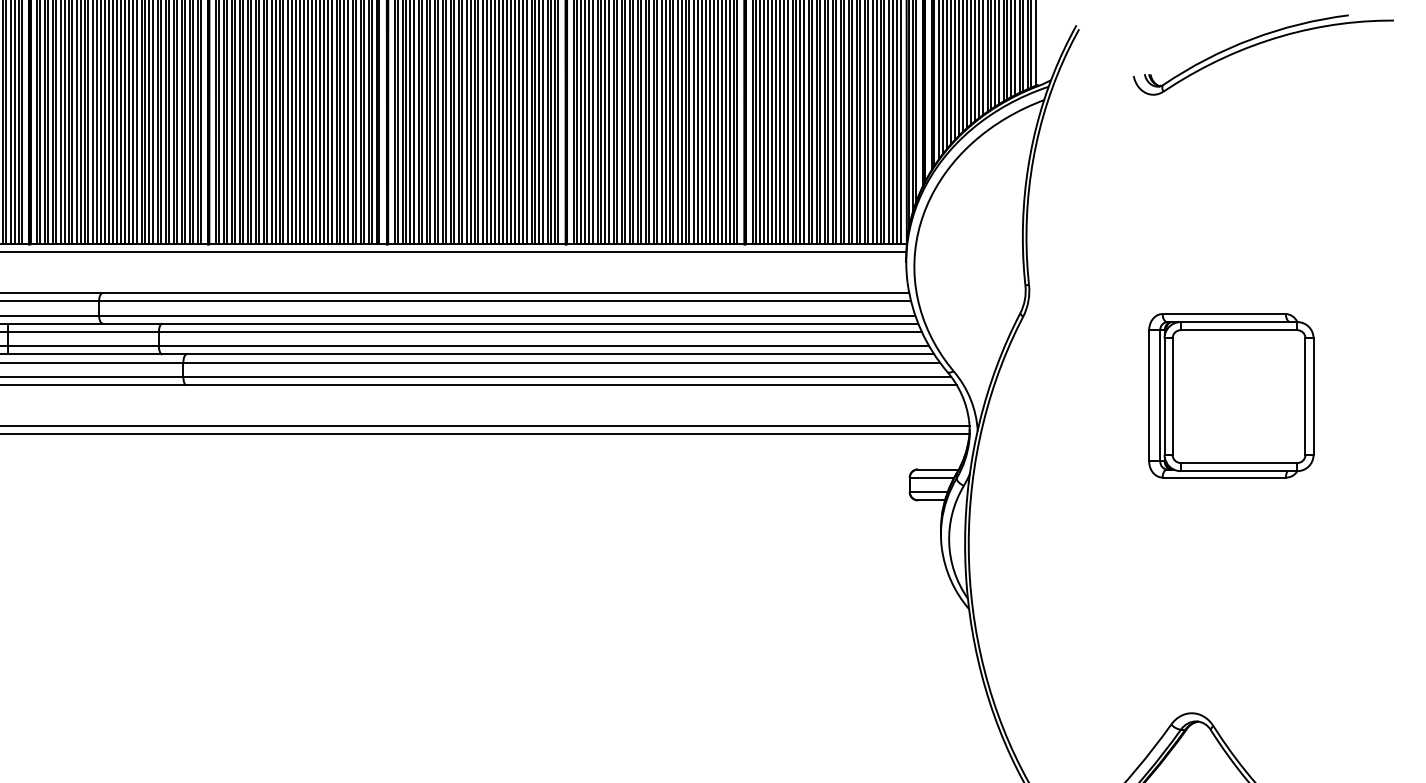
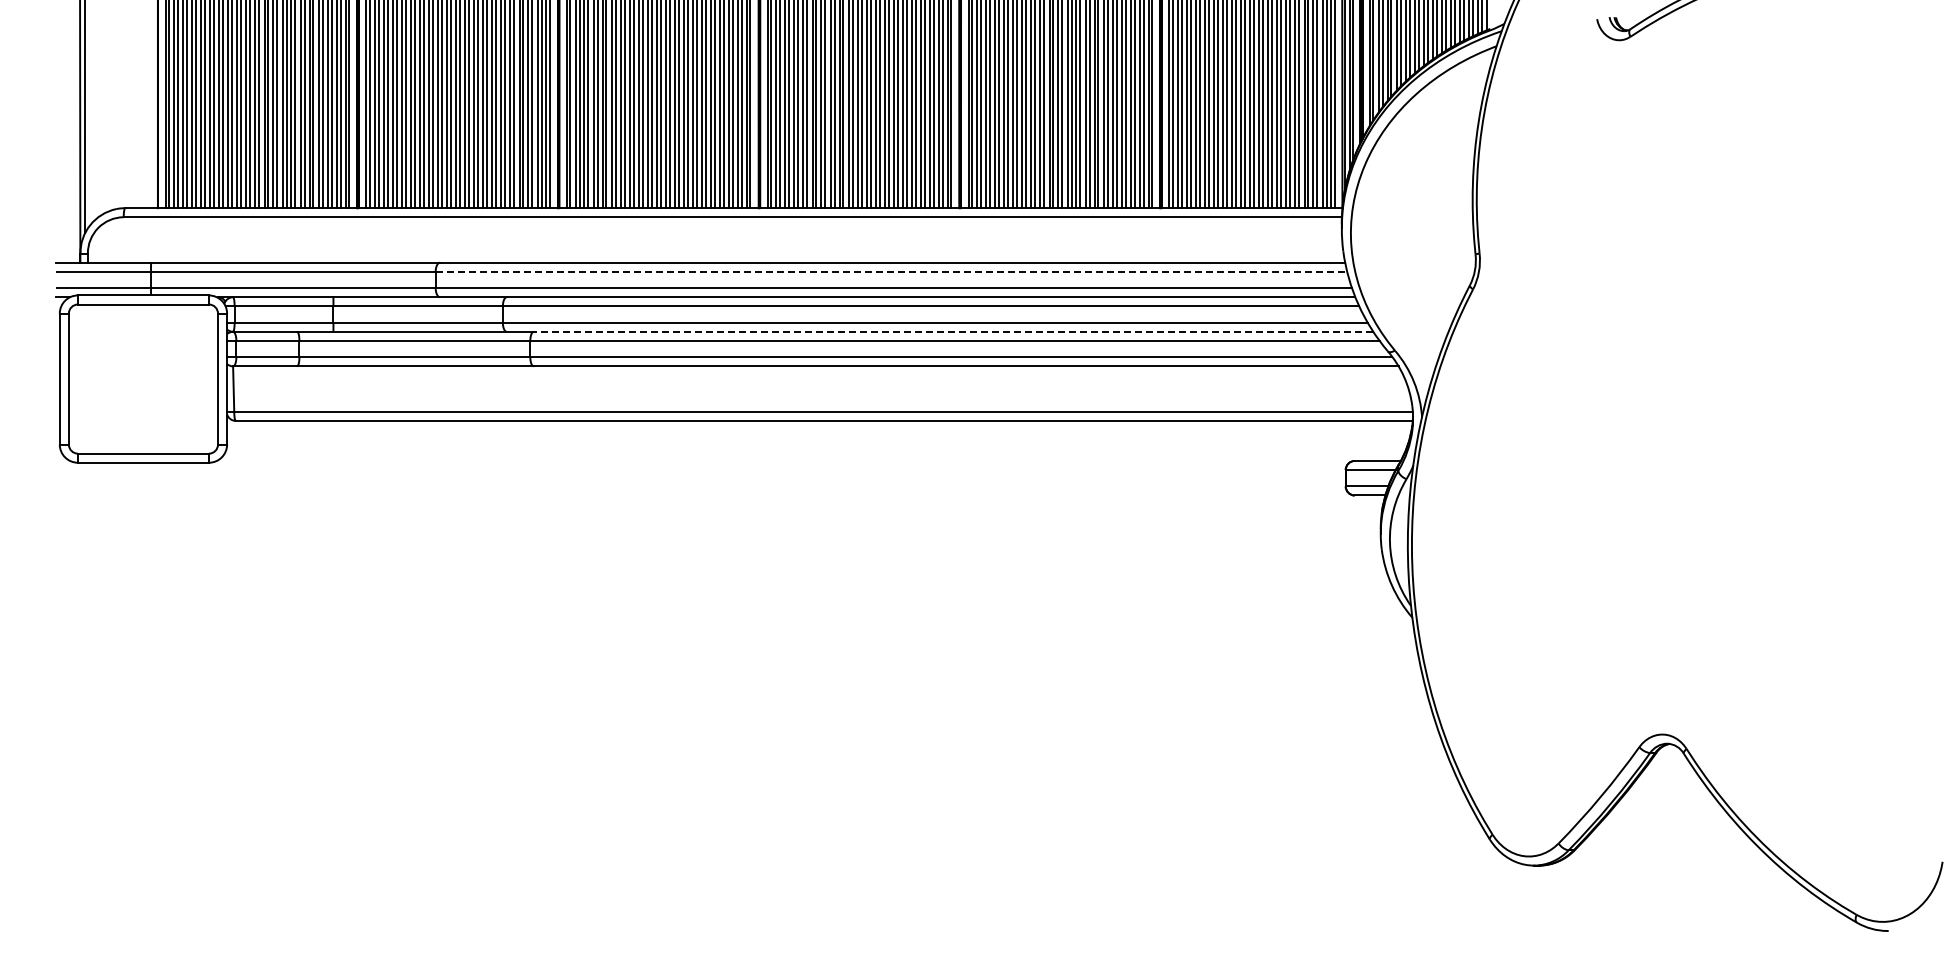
line: (505, 300) -> (891, 271), solid -> dashed
line: (560, 354) -> (953, 331), solid -> dashed
part: (1231, 395) -> (1706, 377), removed

